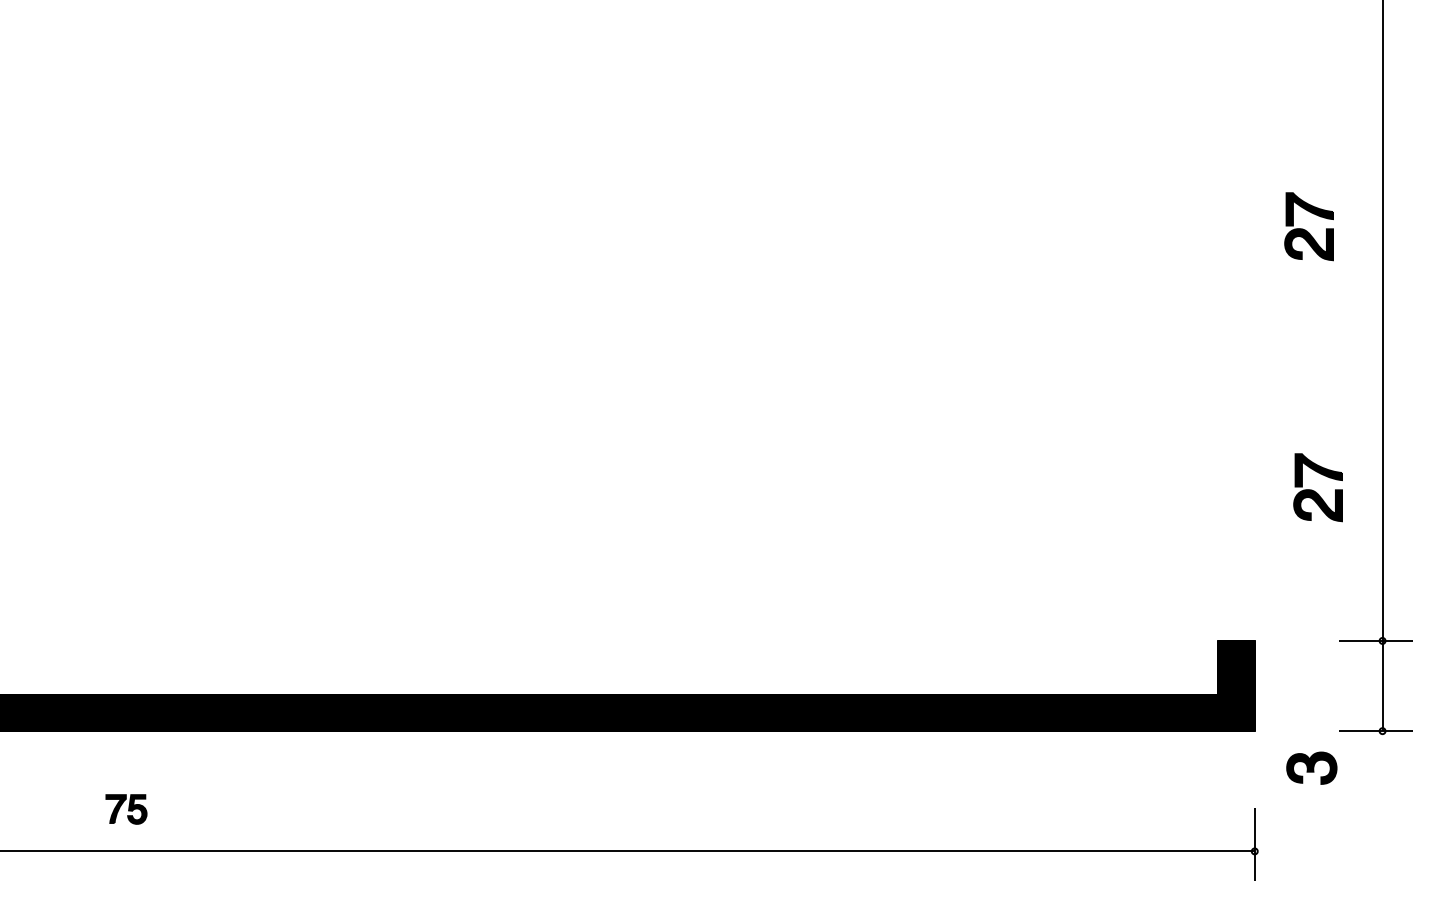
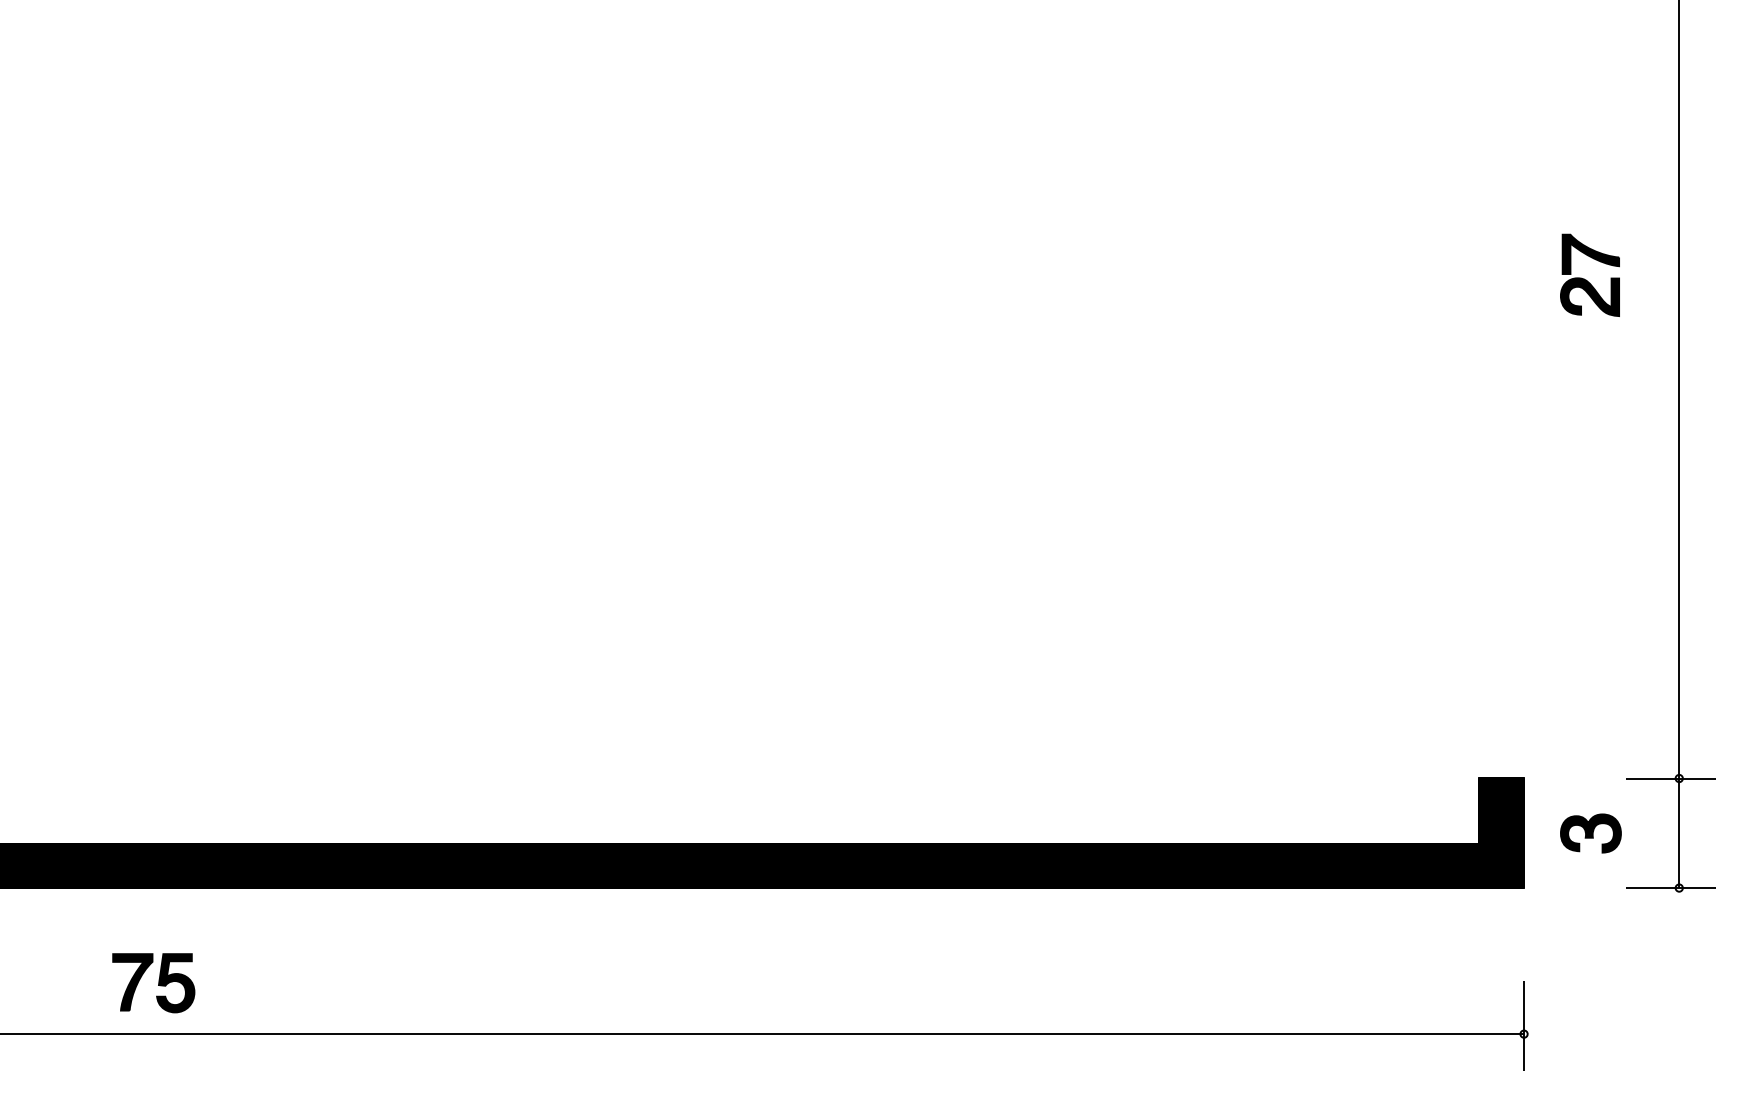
part: (1317, 487) -> (1600, 592), removed
part: (1311, 767) -> (1590, 832), moved
part: (126, 809) -> (153, 983), size x1.67

